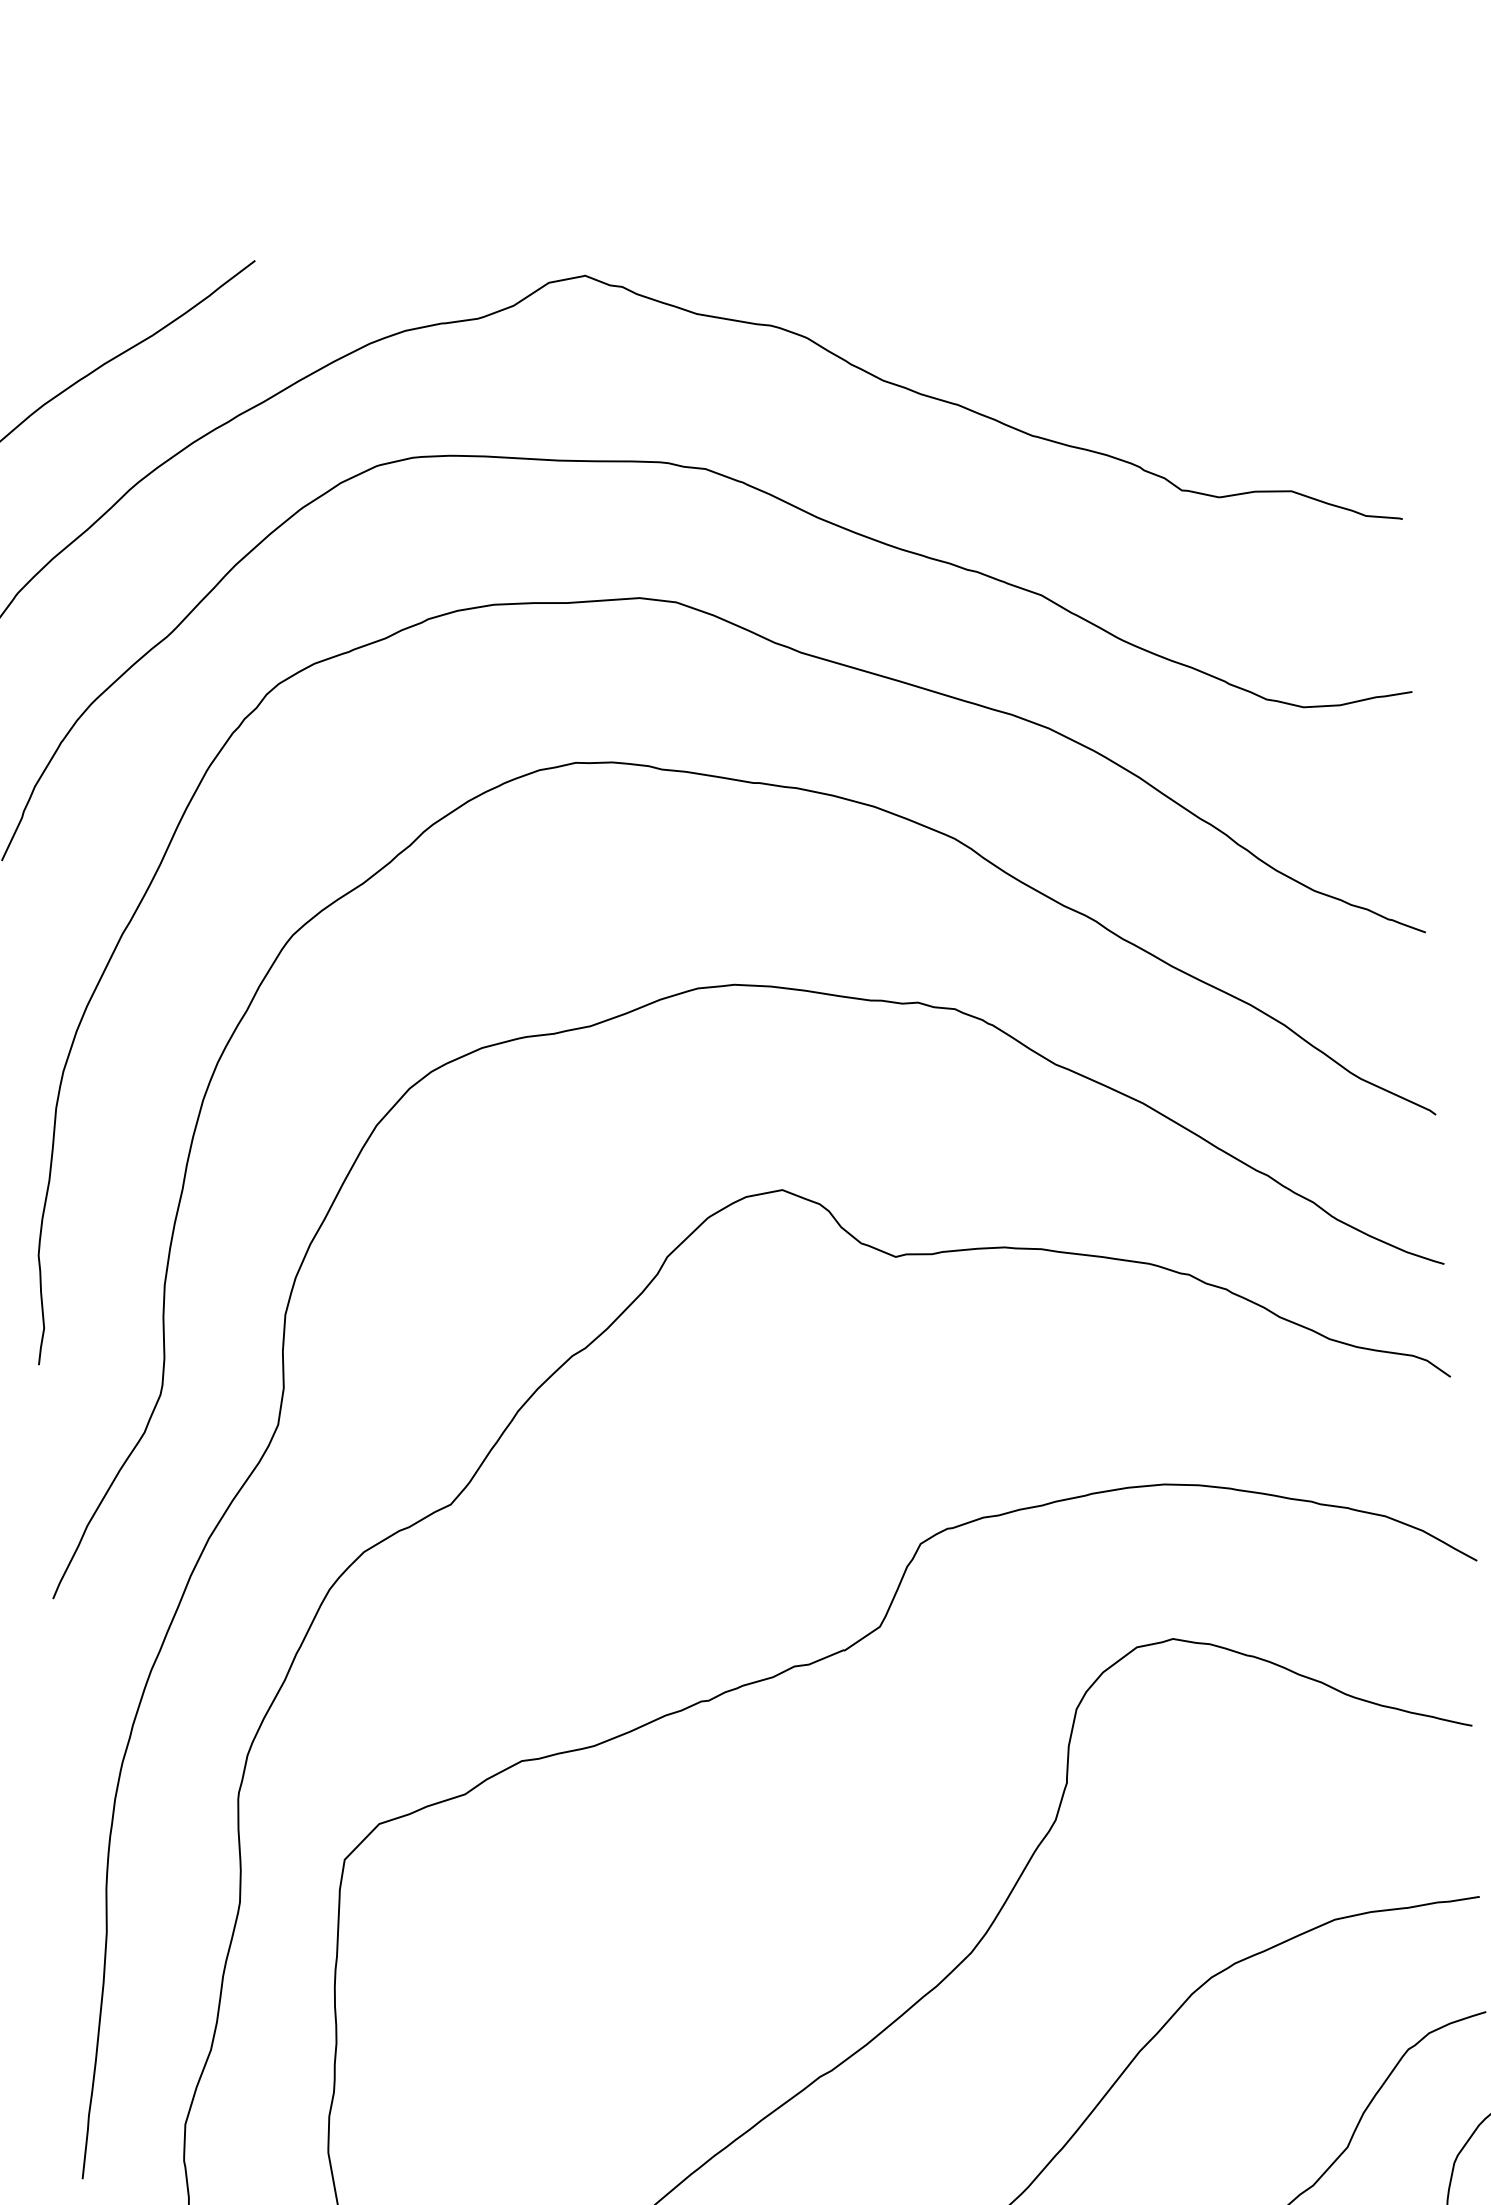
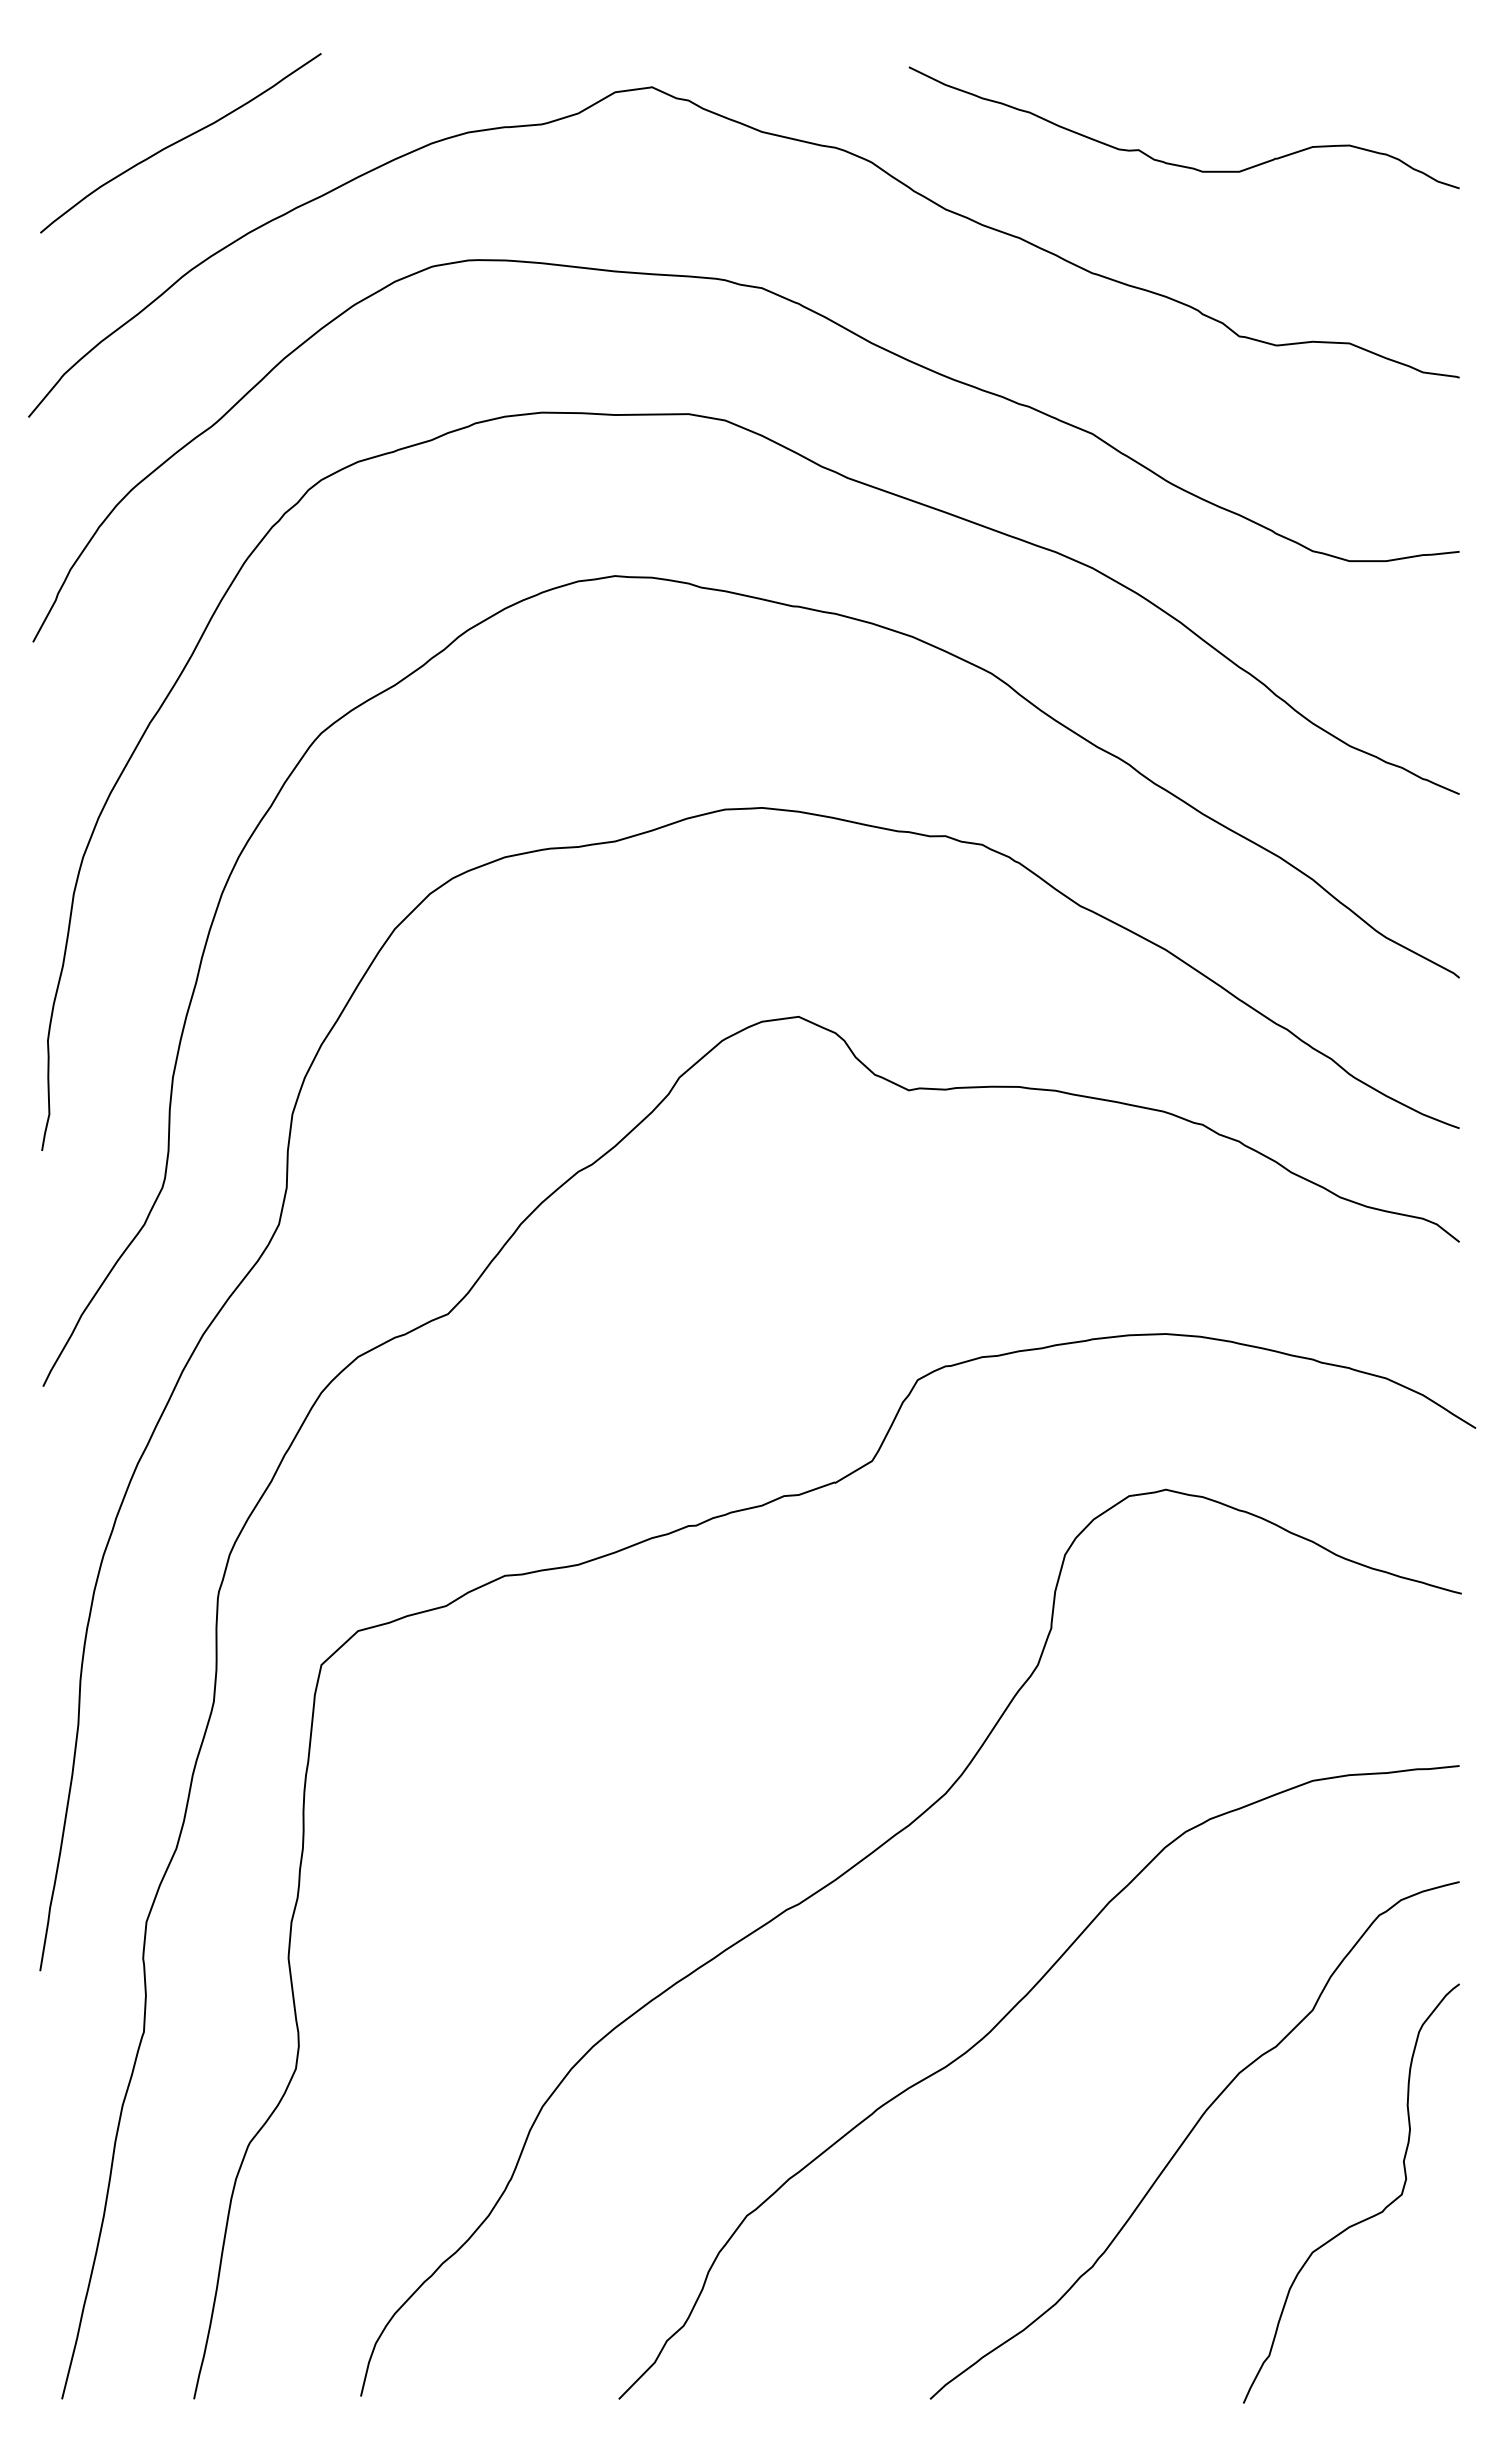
curve: (1112, 323) -> (1179, 164), added

